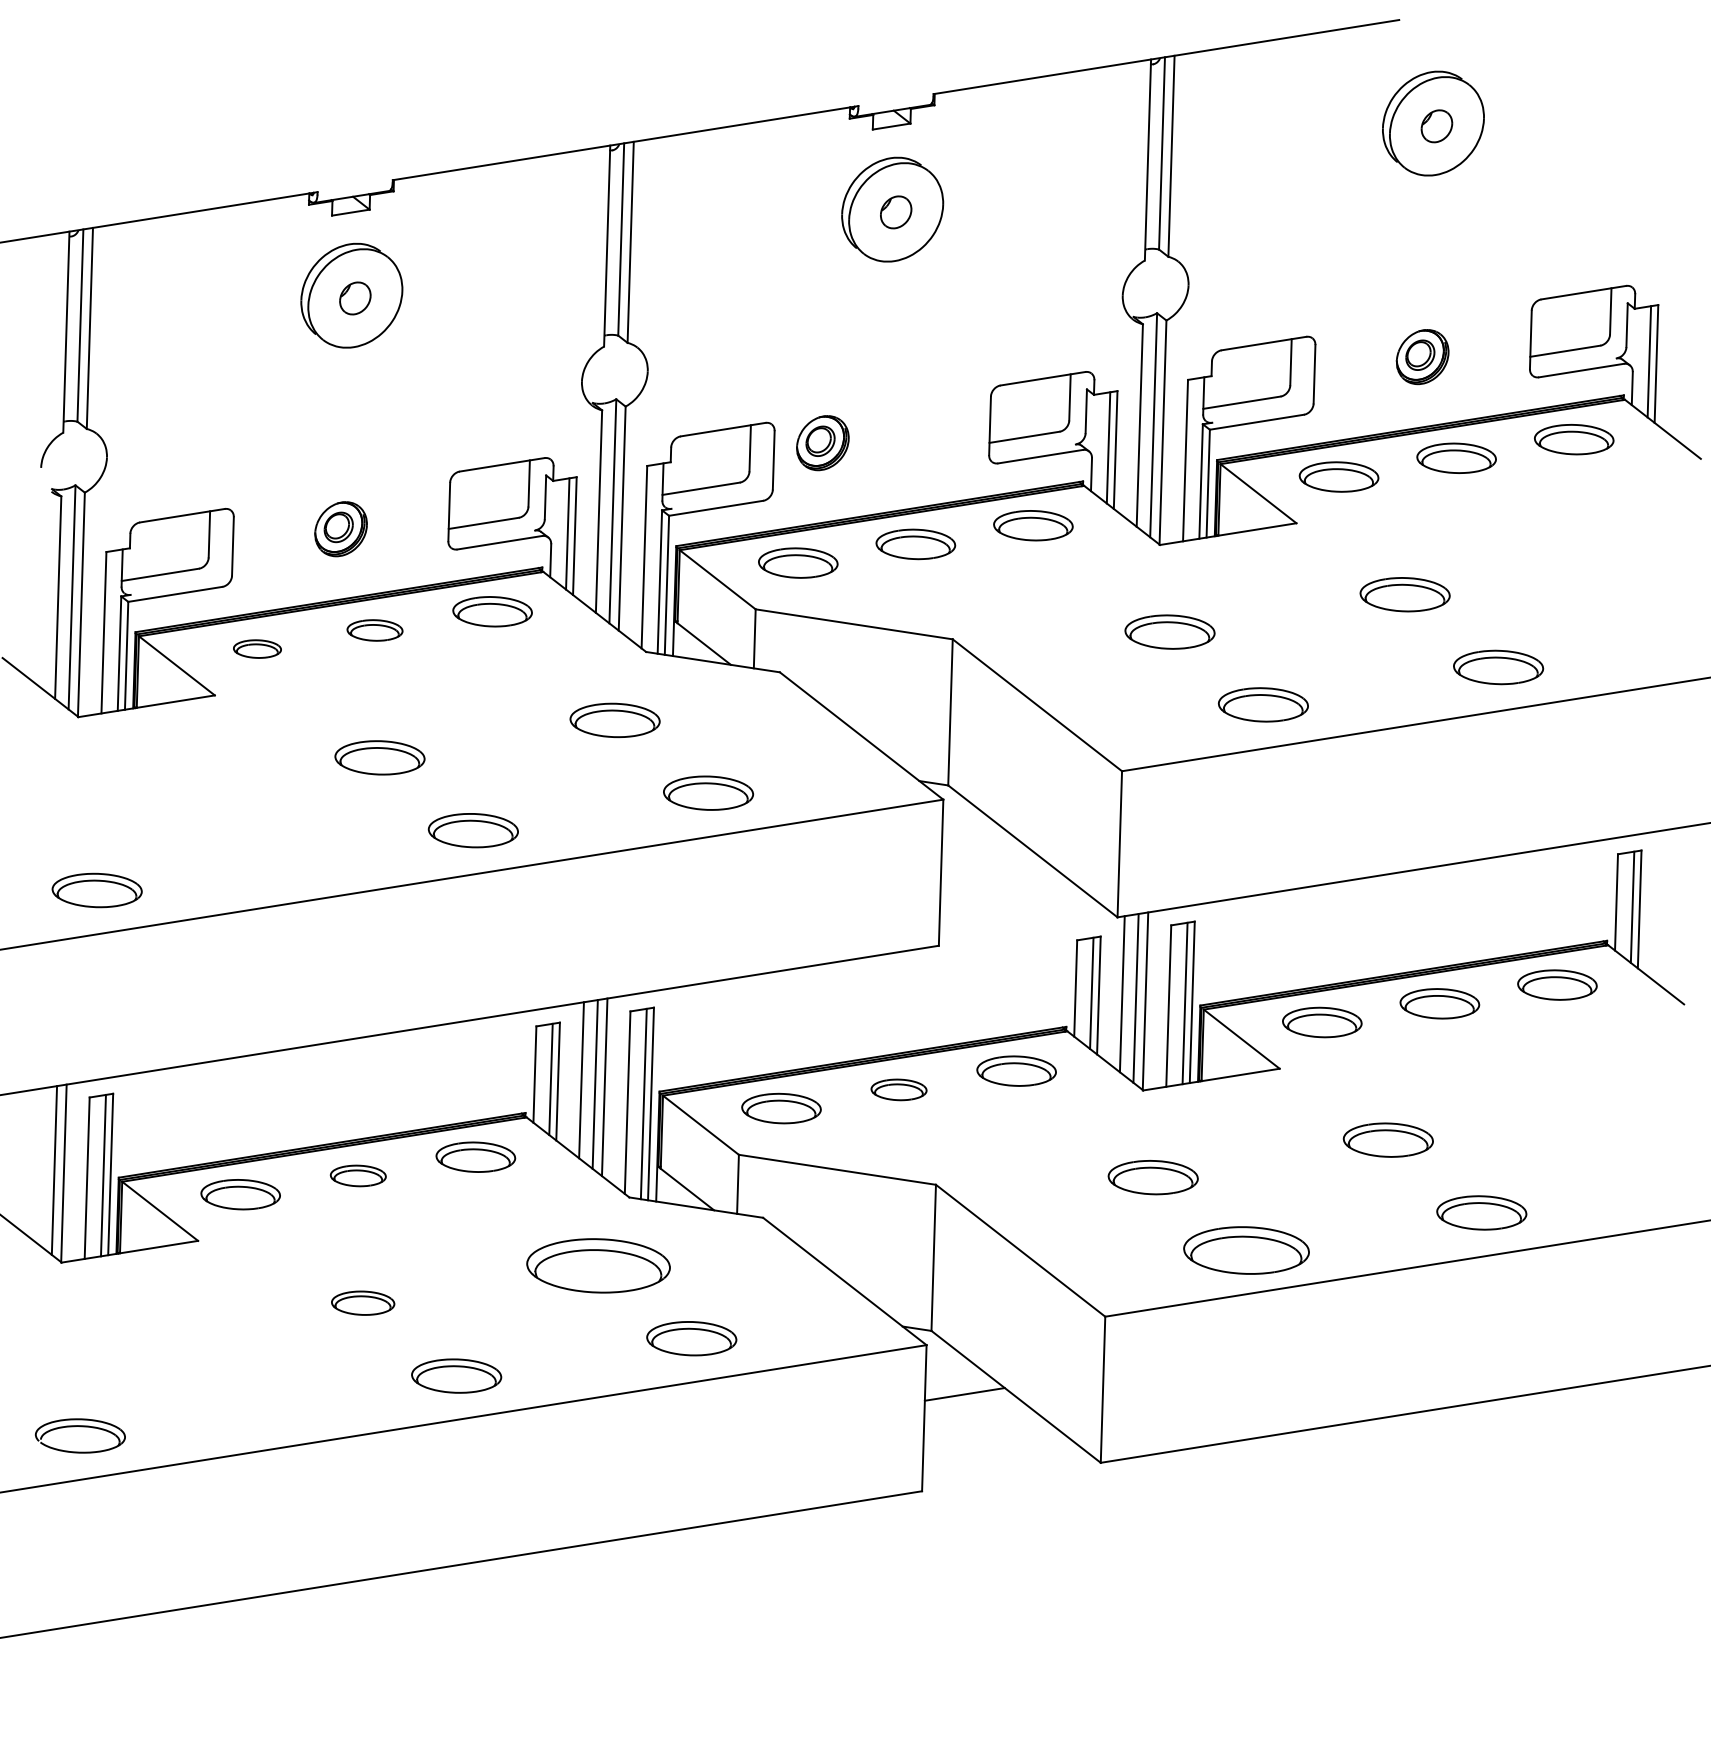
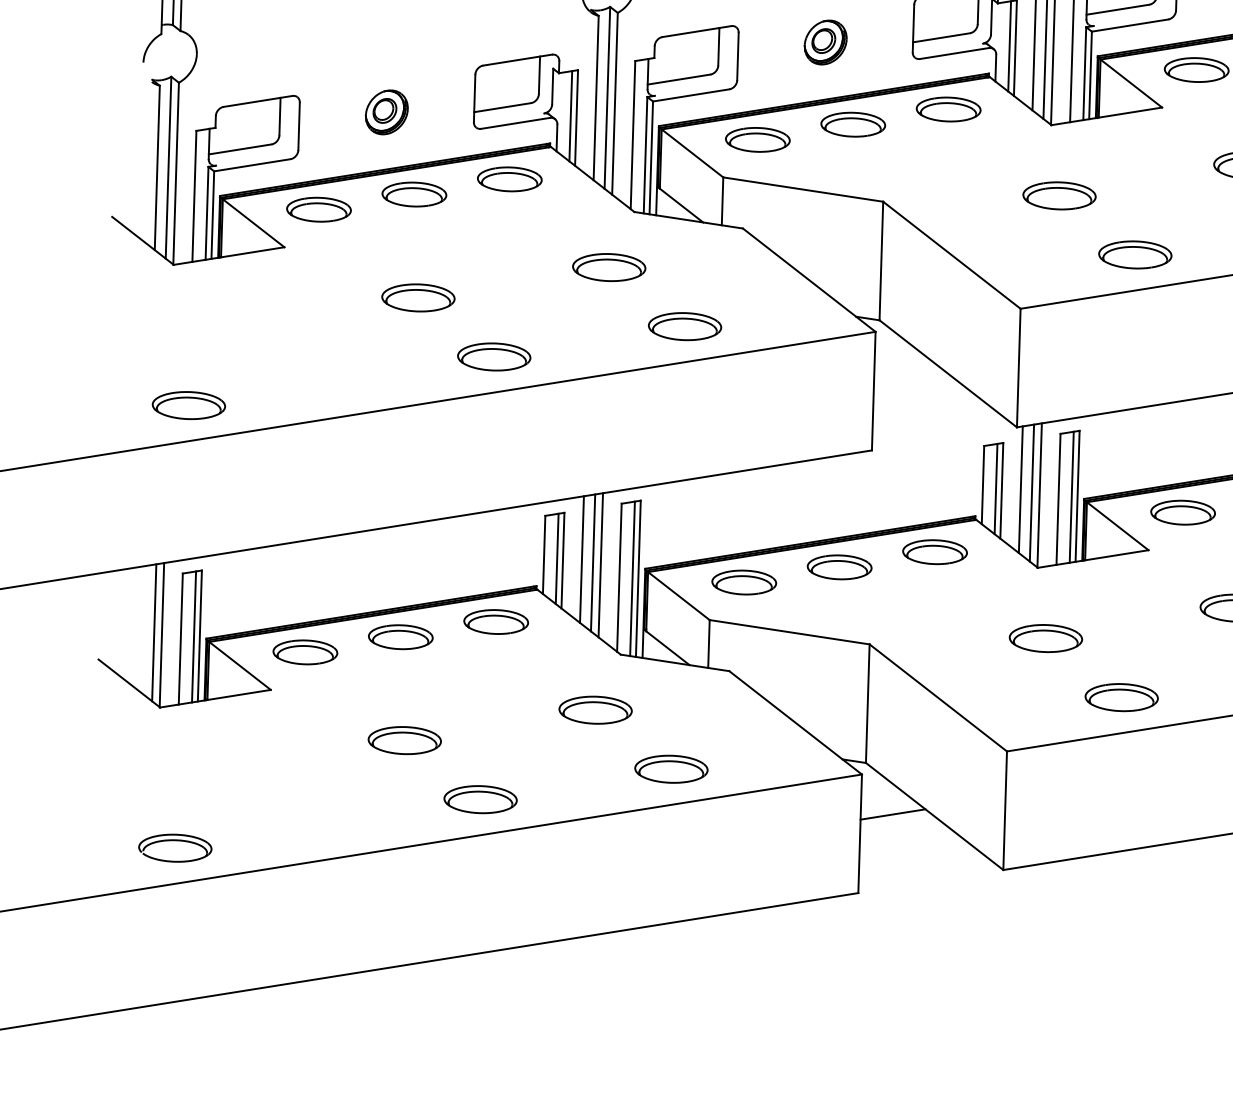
part: (822, 443) -> (825, 42), moved
part: (374, 630) -> (413, 194), size x1.43
part: (257, 648) -> (319, 209), size x1.67
part: (898, 1089) -> (839, 567), size x1.43
part: (358, 1175) -> (400, 636), size x1.43
part: (1246, 1249) -> (1121, 696), size x0.71
part: (597, 1265) -> (594, 709), size x0.62
part: (362, 1302) -> (404, 739), size x1.43

